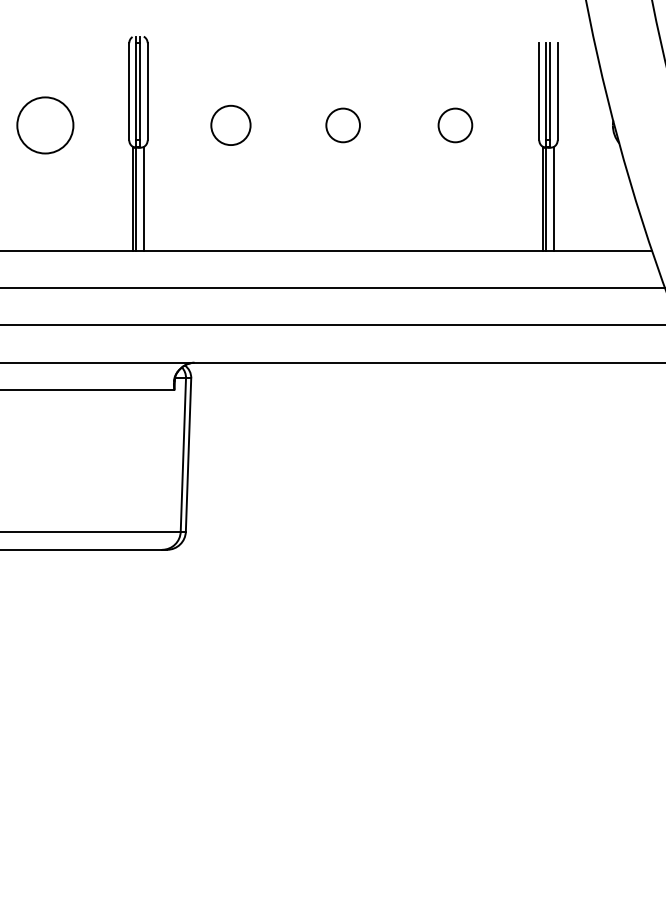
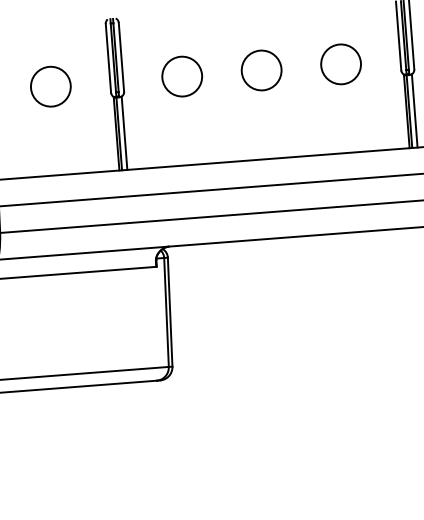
circle: (230, 125) -> (181, 76), size x1.43
circle: (343, 125) -> (261, 70), size x1.67
circle: (455, 125) -> (341, 64), size x1.67

